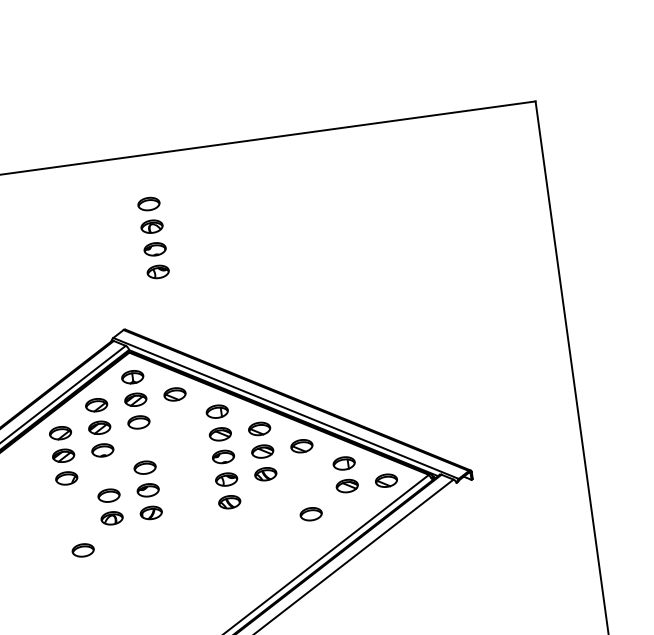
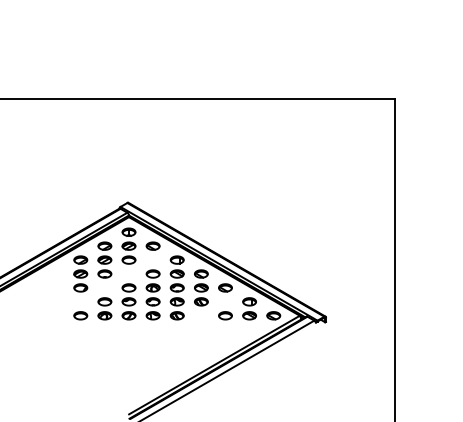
part: (152, 237) -> (152, 294), moved
part: (311, 513) -> (225, 315), moved
part: (82, 550) -> (80, 315), moved

